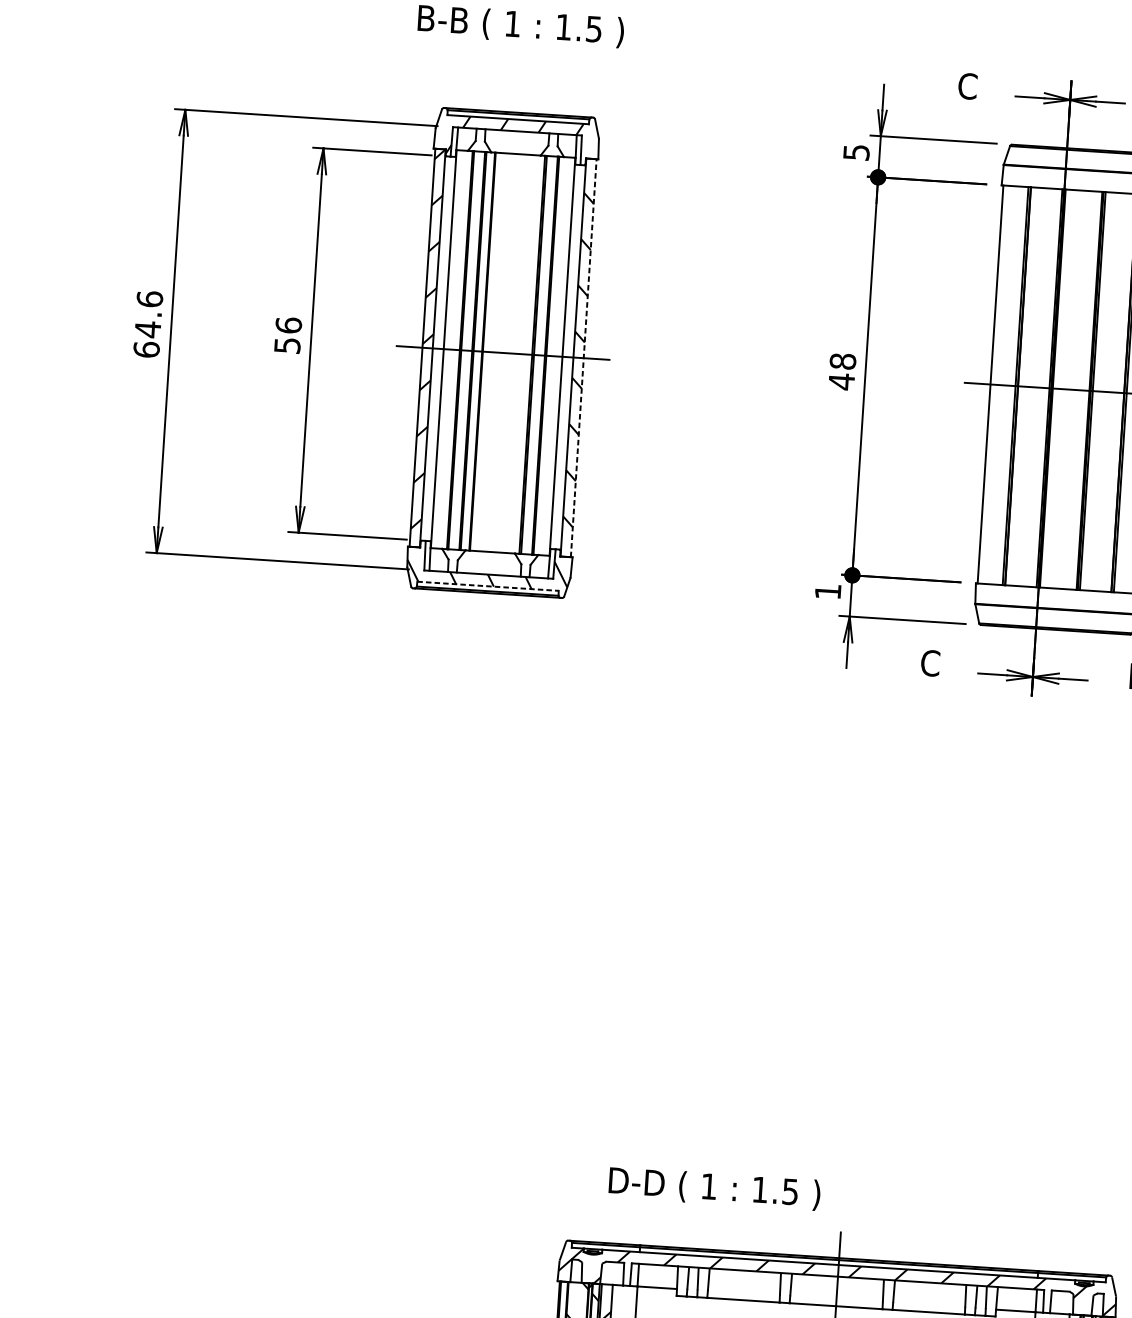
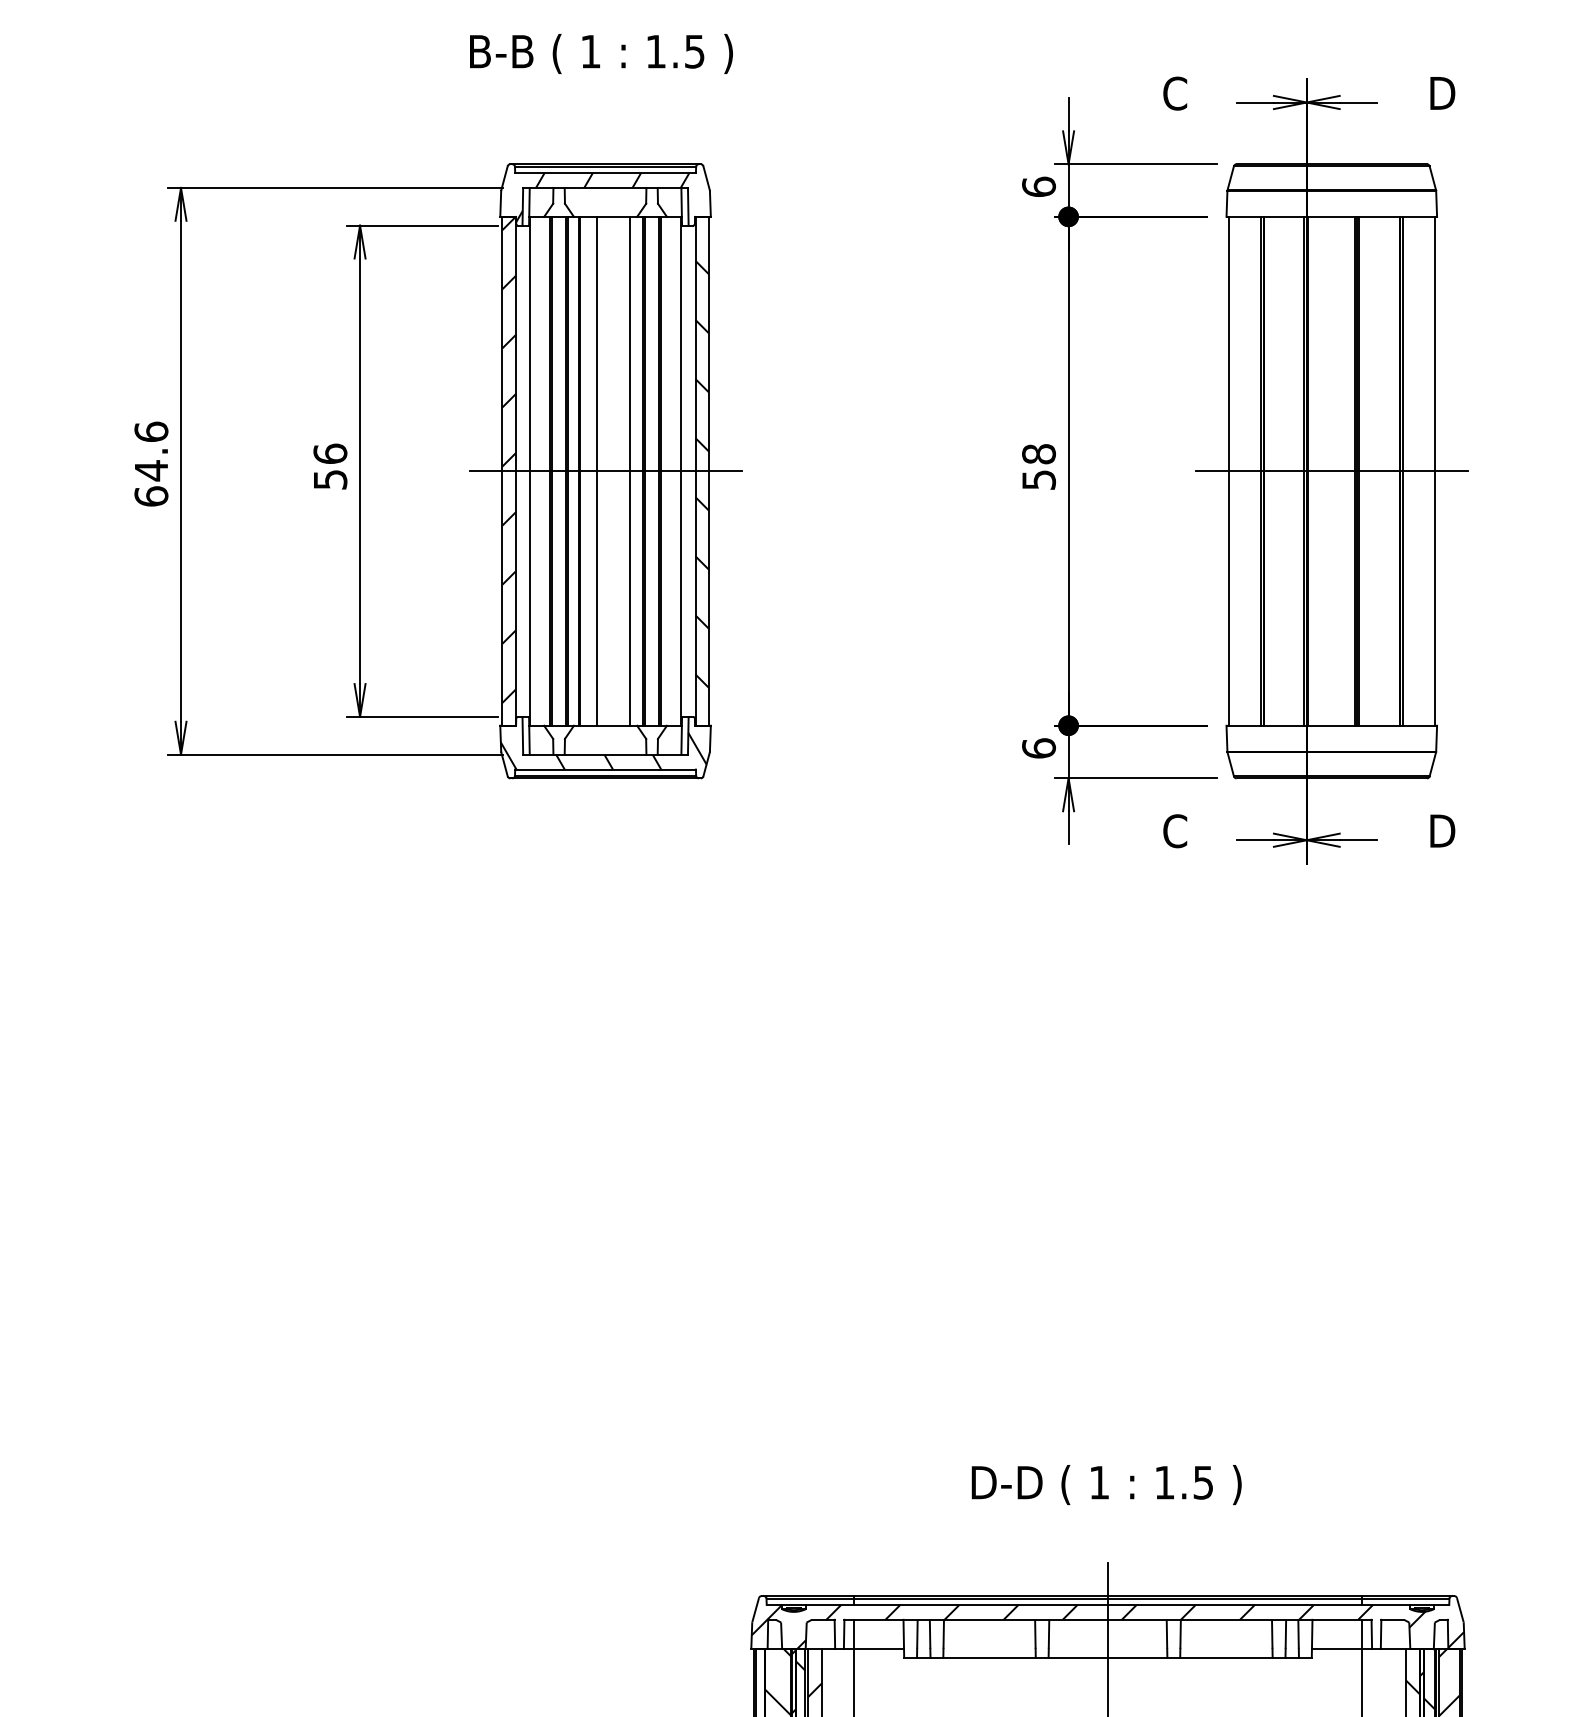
text: (856, 152) -> (1039, 186), 5 -> 6
line: (496, 351) -> (597, 470), added
line: (521, 353) -> (629, 470), added
line: (583, 357) -> (708, 470), dashed -> solid
text: (842, 381) -> (1039, 479), 48 -> 58
line: (488, 586) -> (606, 769), dashed -> solid
text: (827, 591) -> (1038, 748), 1 -> 6
text: (714, 1189) -> (1106, 1485), moved

